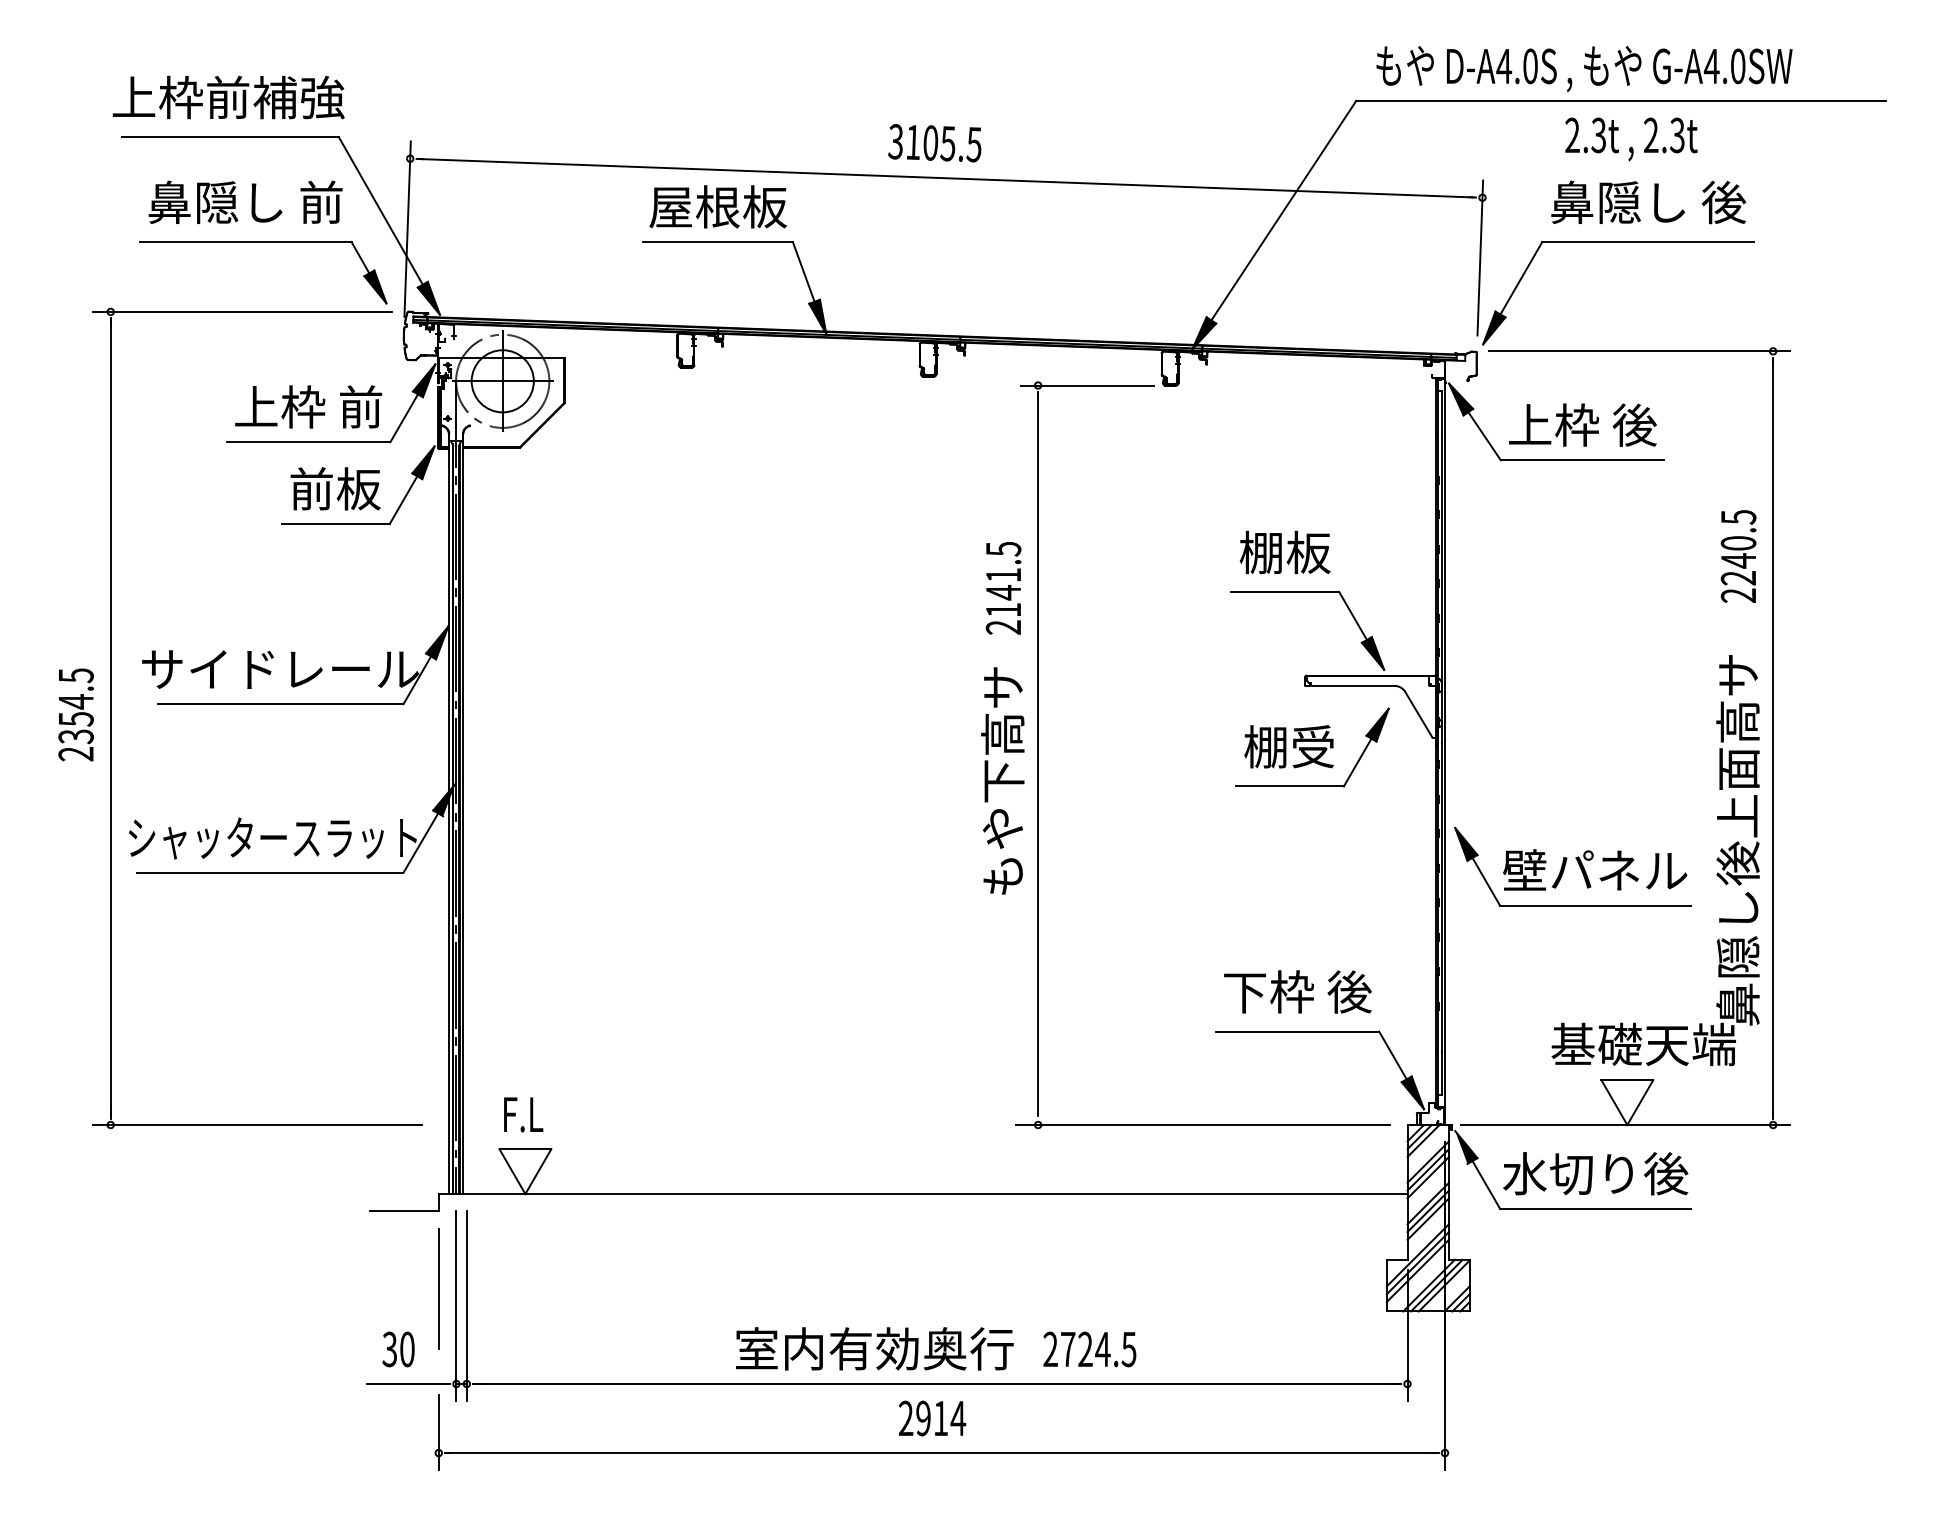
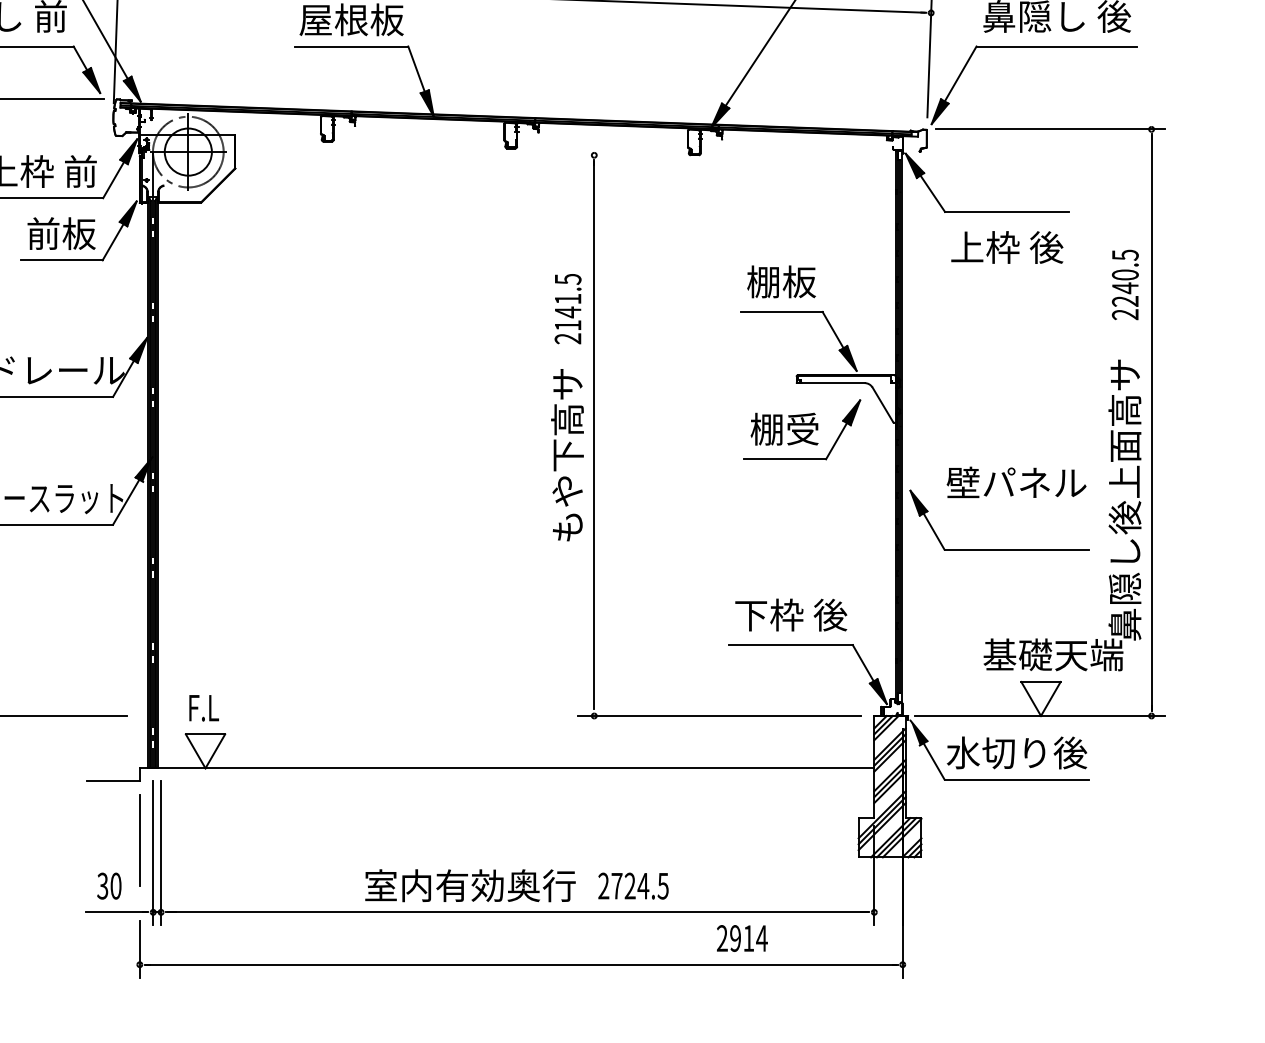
line: (1087, 385) -> (631, 155), removed
text: (1582, 424) -> (1007, 247), moved
text: (1595, 869) -> (1016, 482), moved
text: (932, 1418) -> (742, 938), moved

